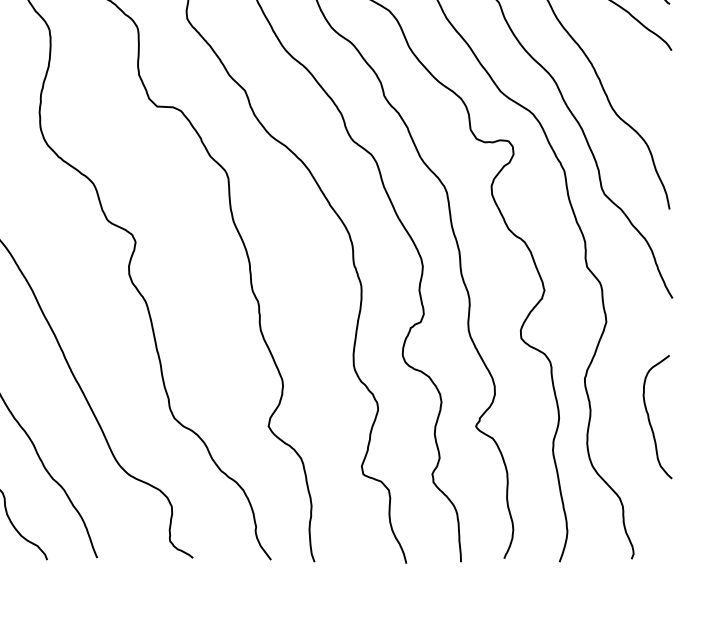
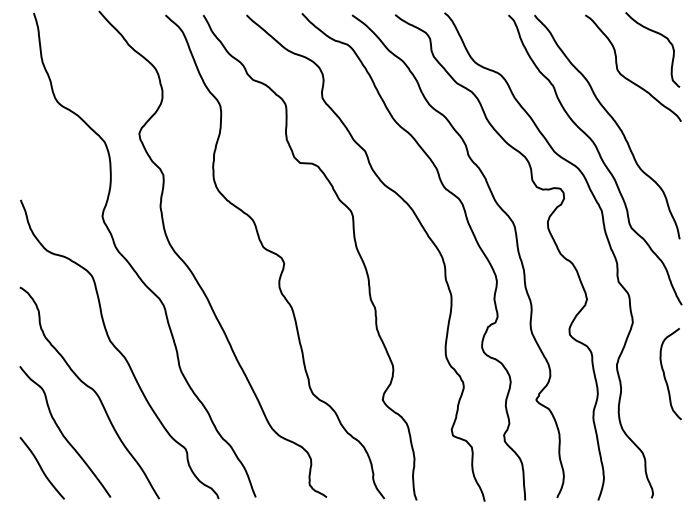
curve: (650, 419) -> (665, 375), moved

